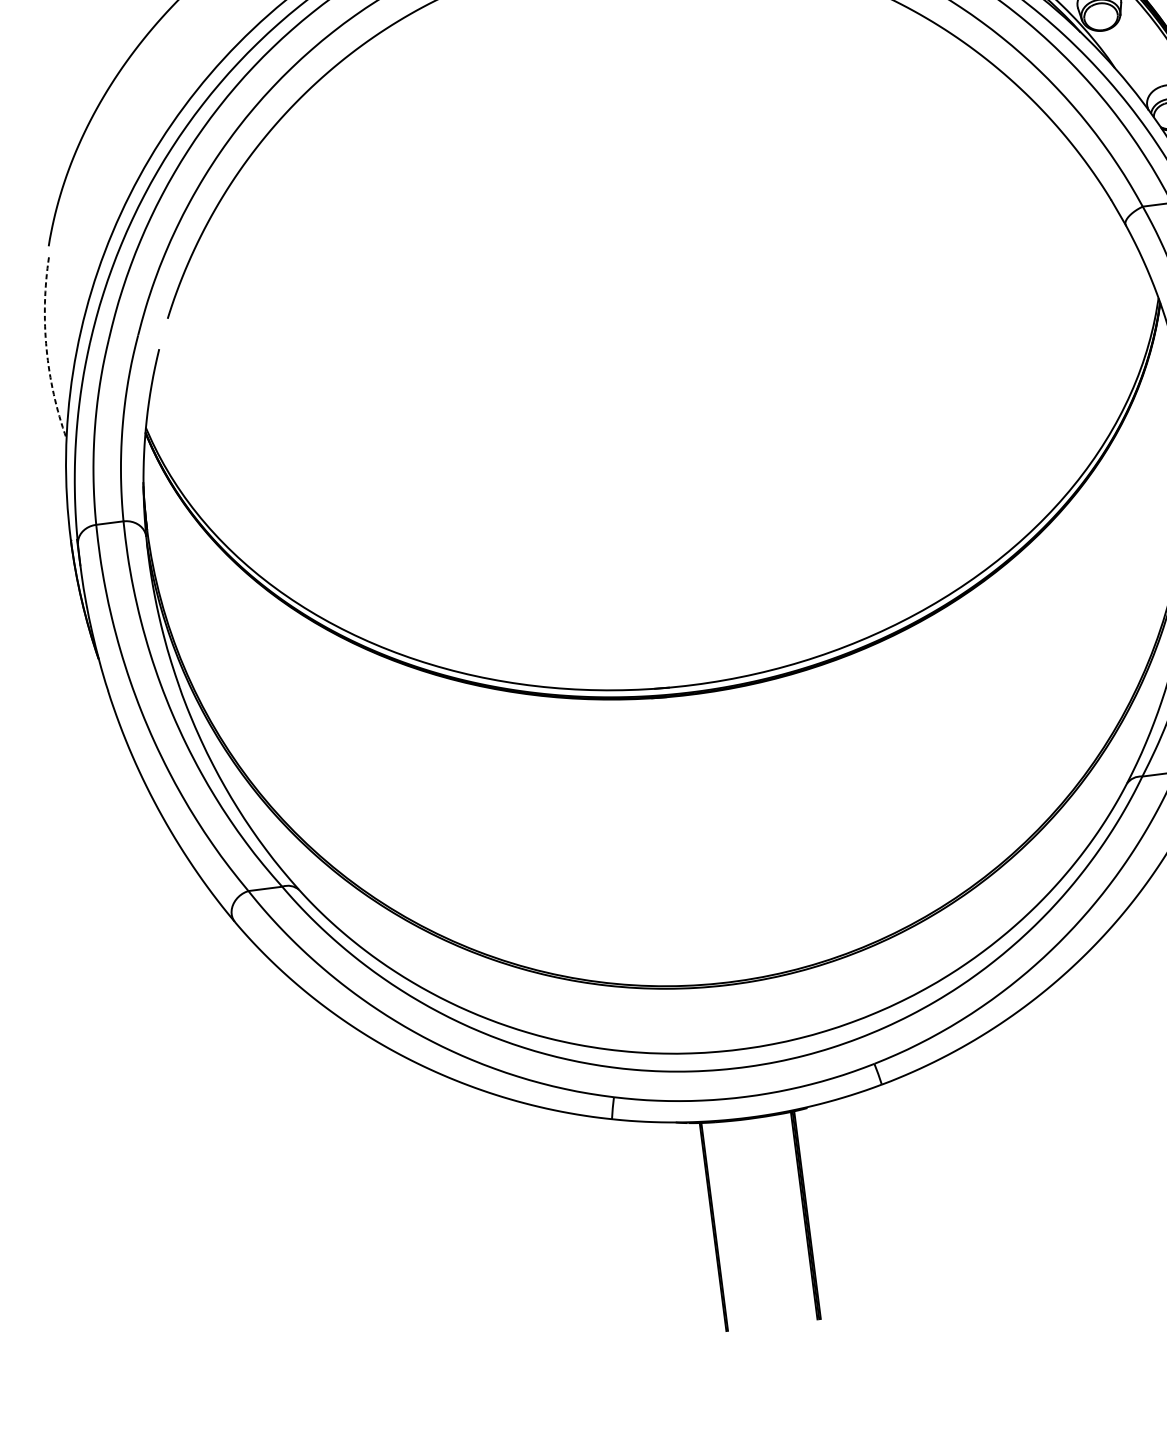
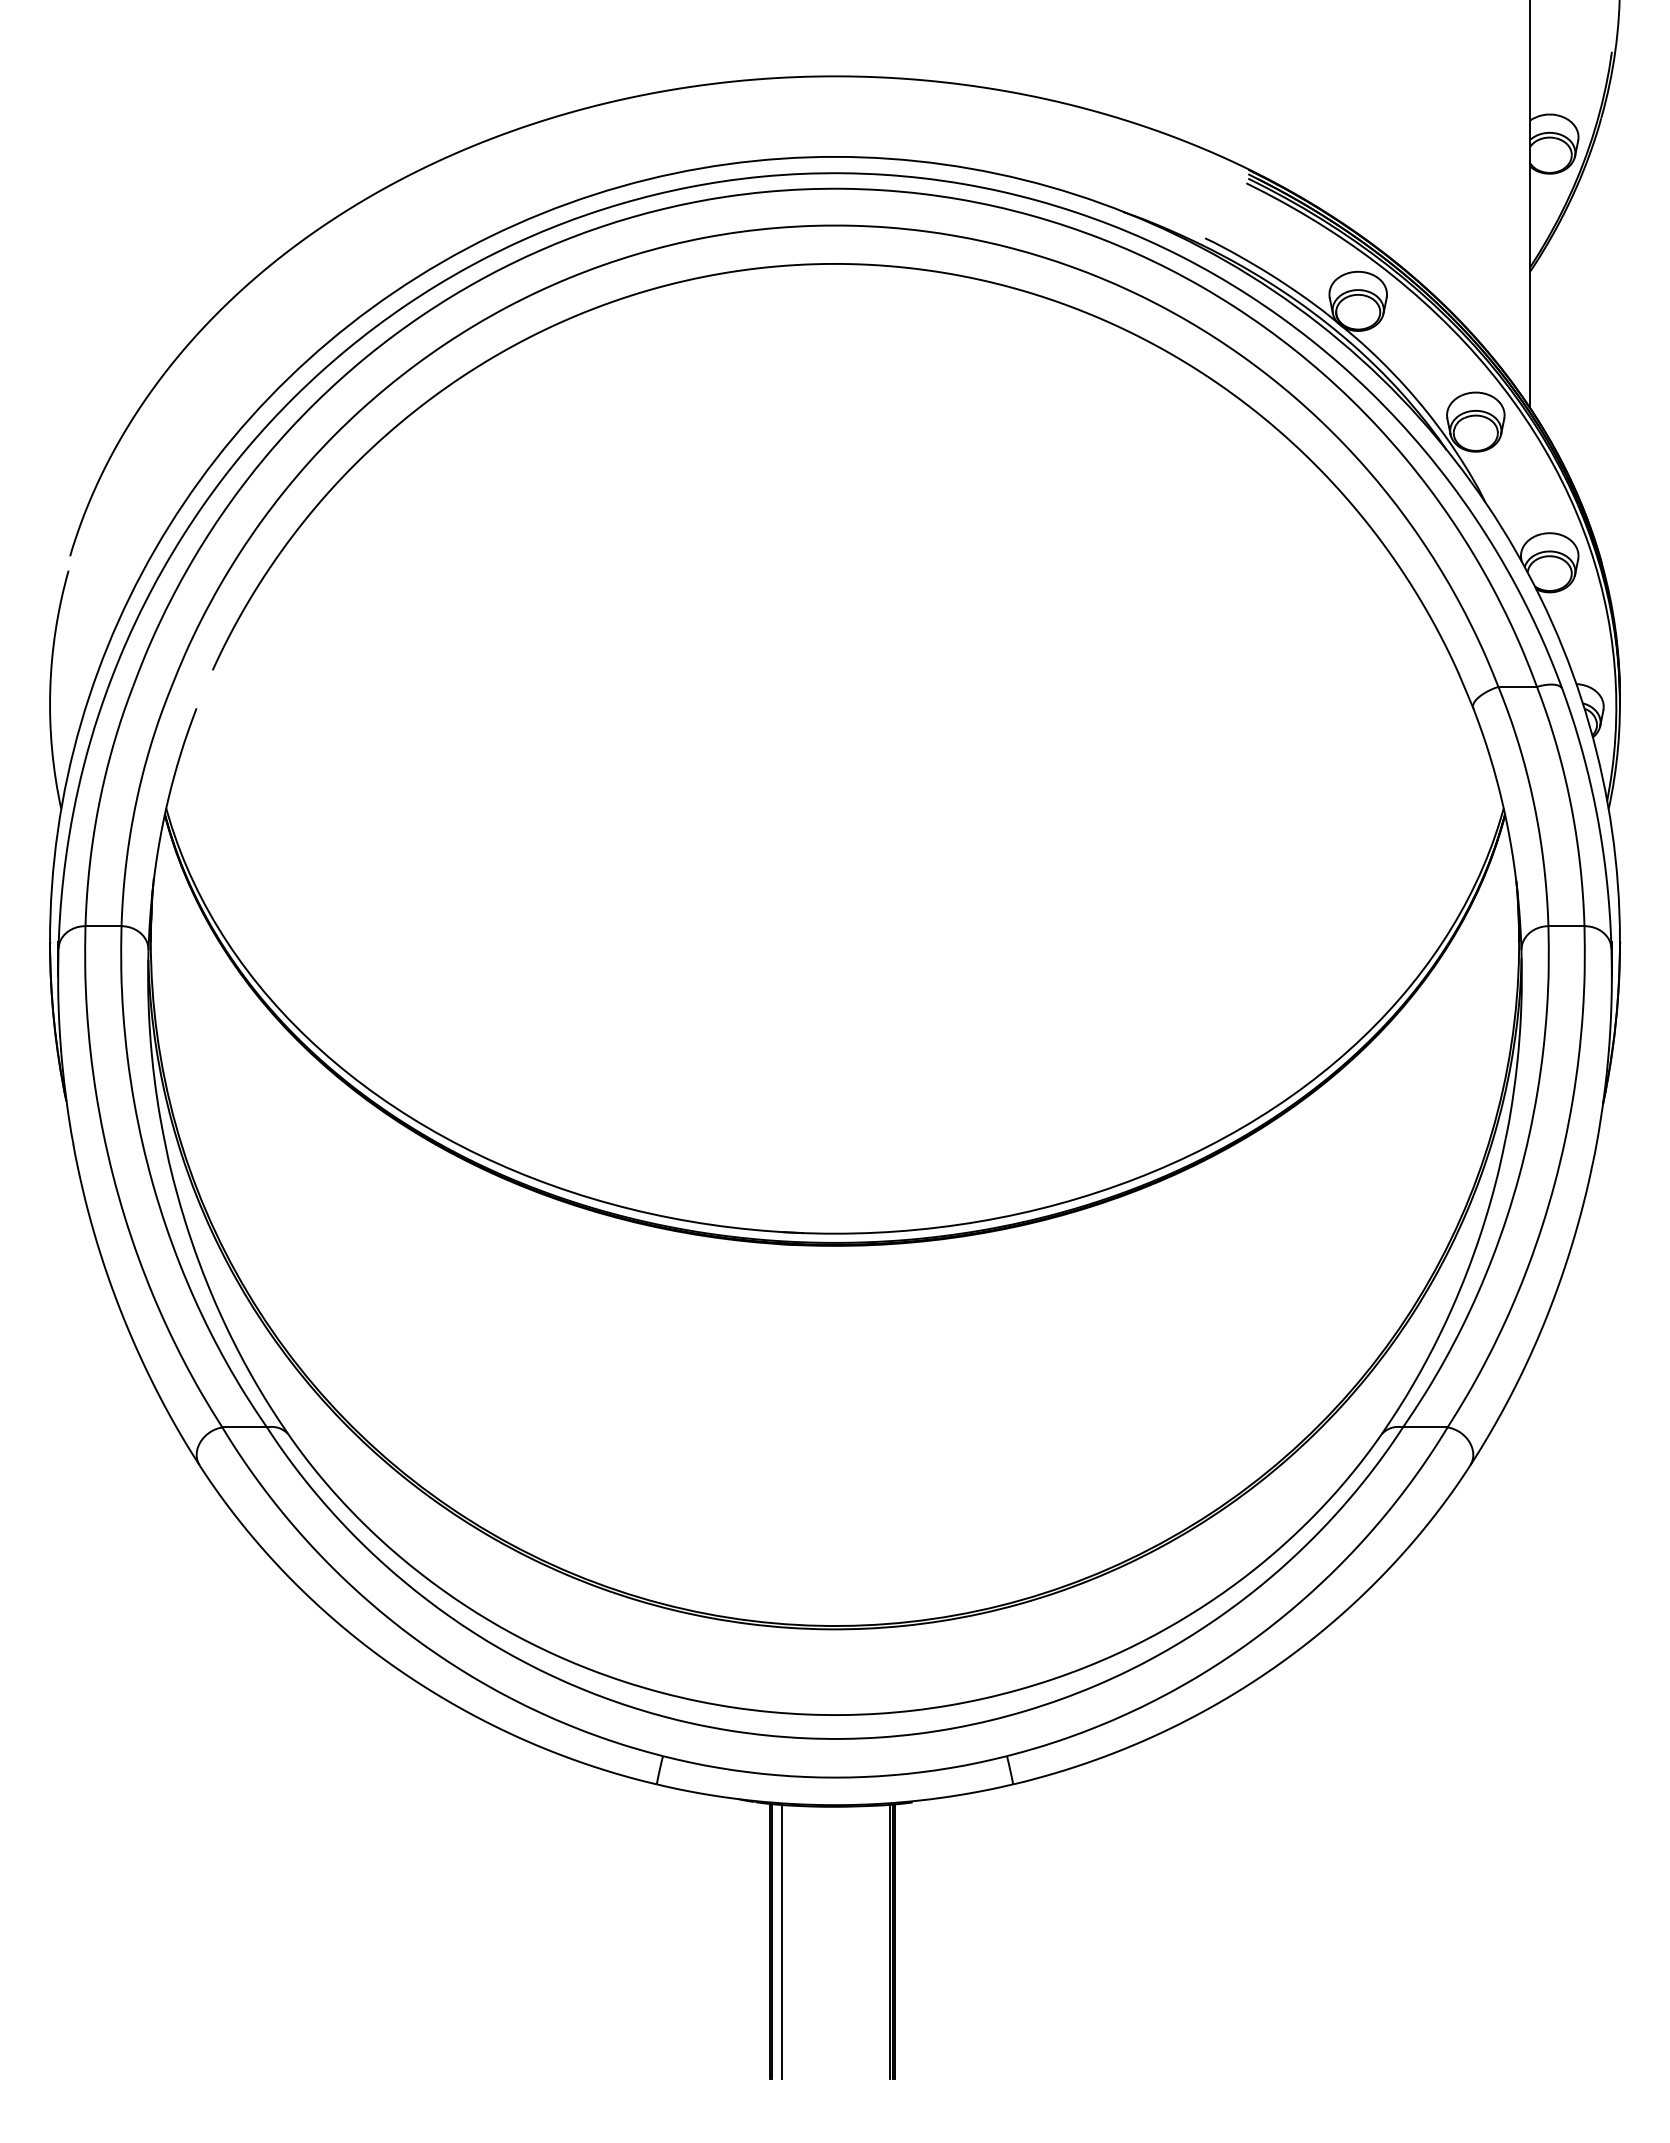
arc: (46, 349) -> (50, 689), dashed -> solid
line: (722, 1225) -> (782, 1941), added

